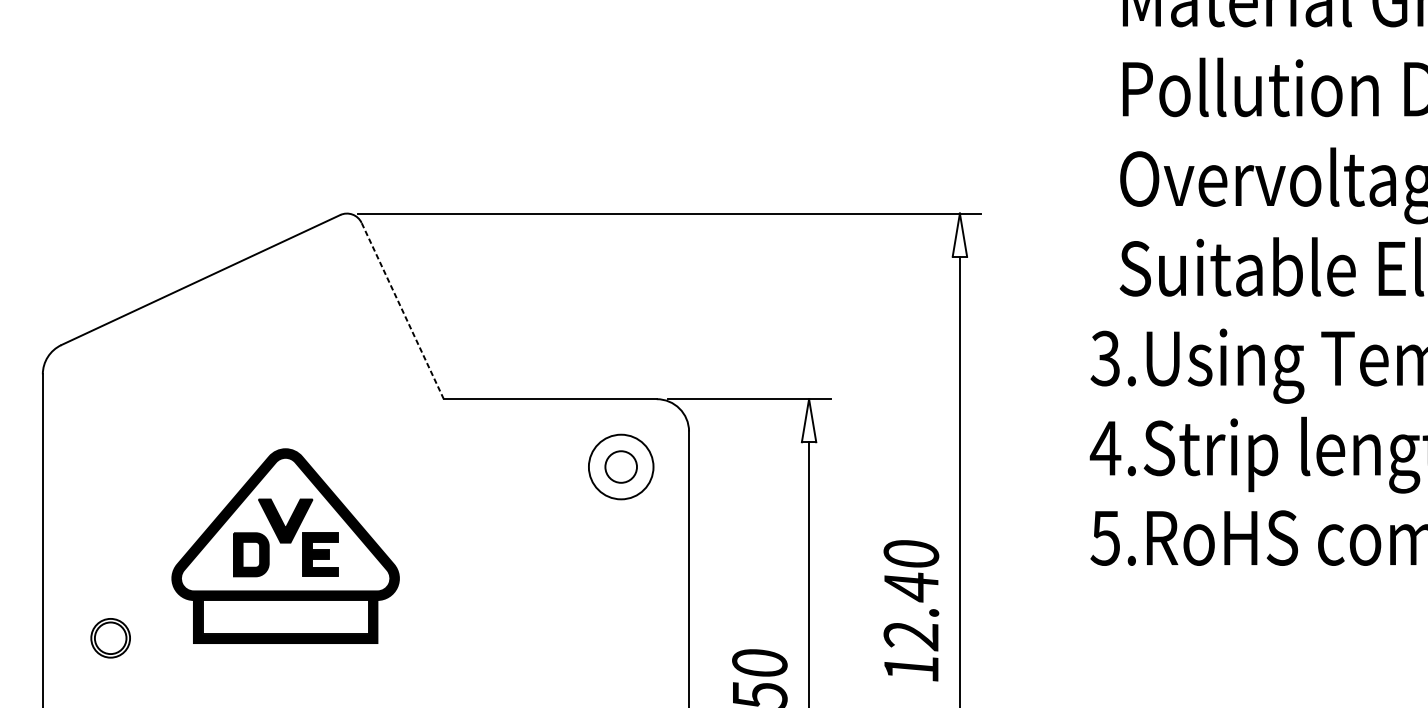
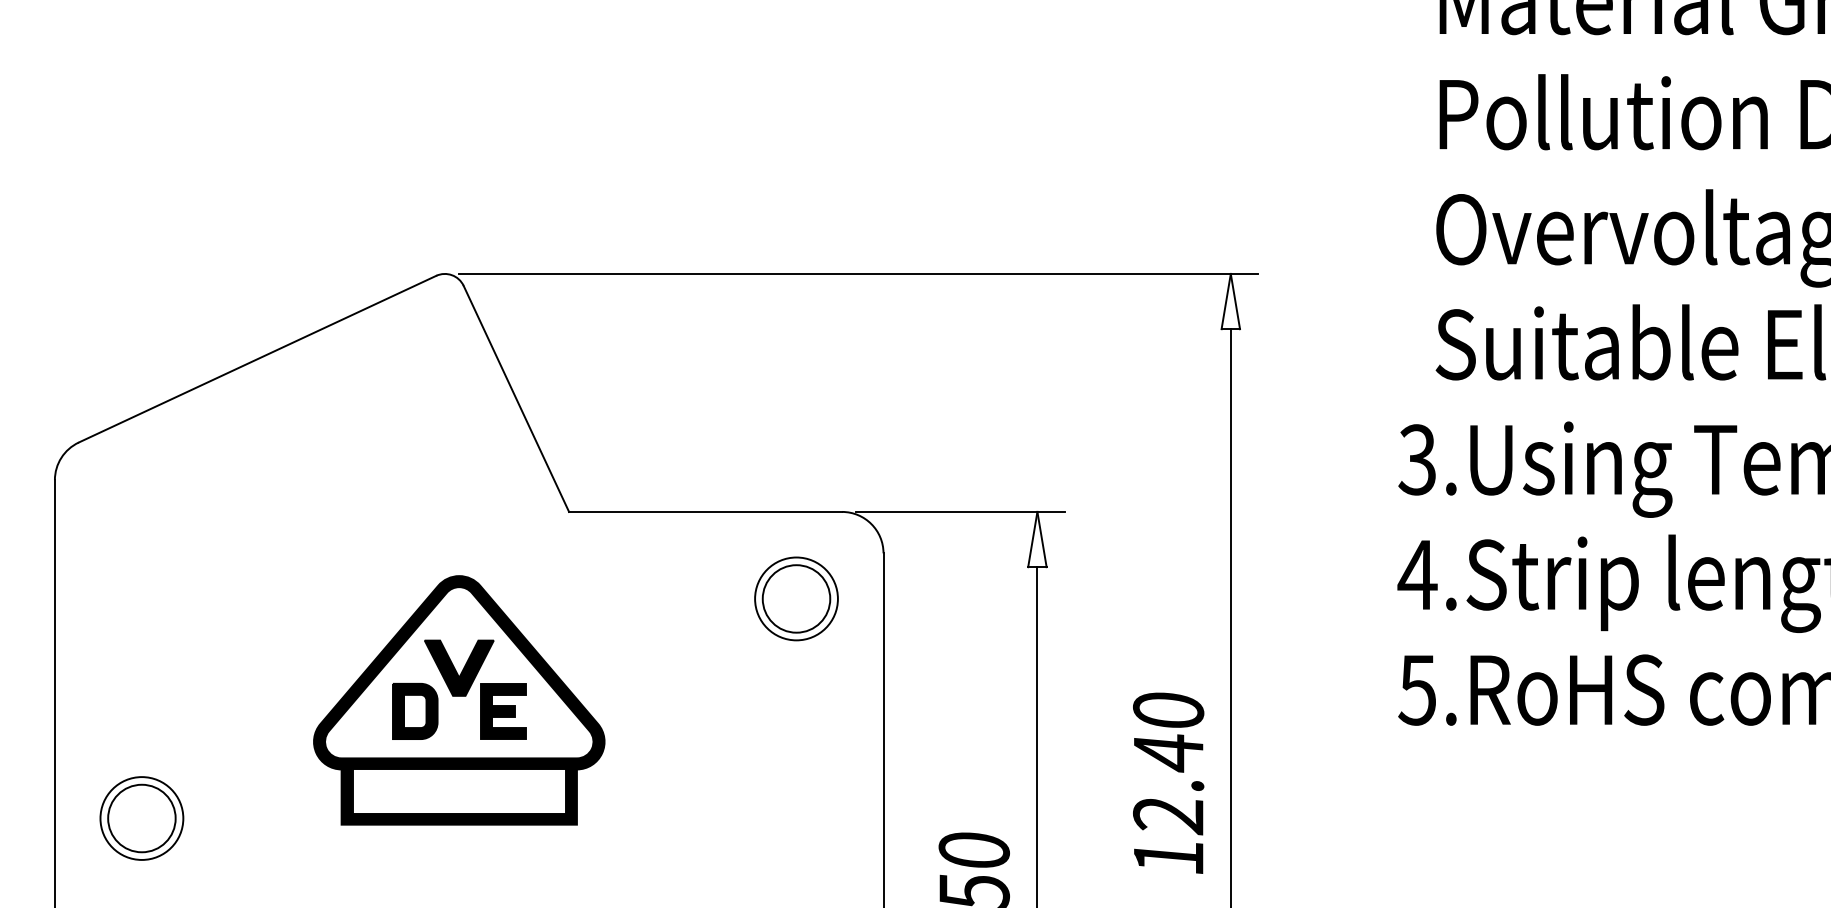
line: (402, 310) -> (516, 398), dashed -> solid
circle: (621, 466) -> (796, 598), size x1.67
part: (285, 546) -> (459, 700), moved
part: (110, 638) -> (141, 818), size x1.67

